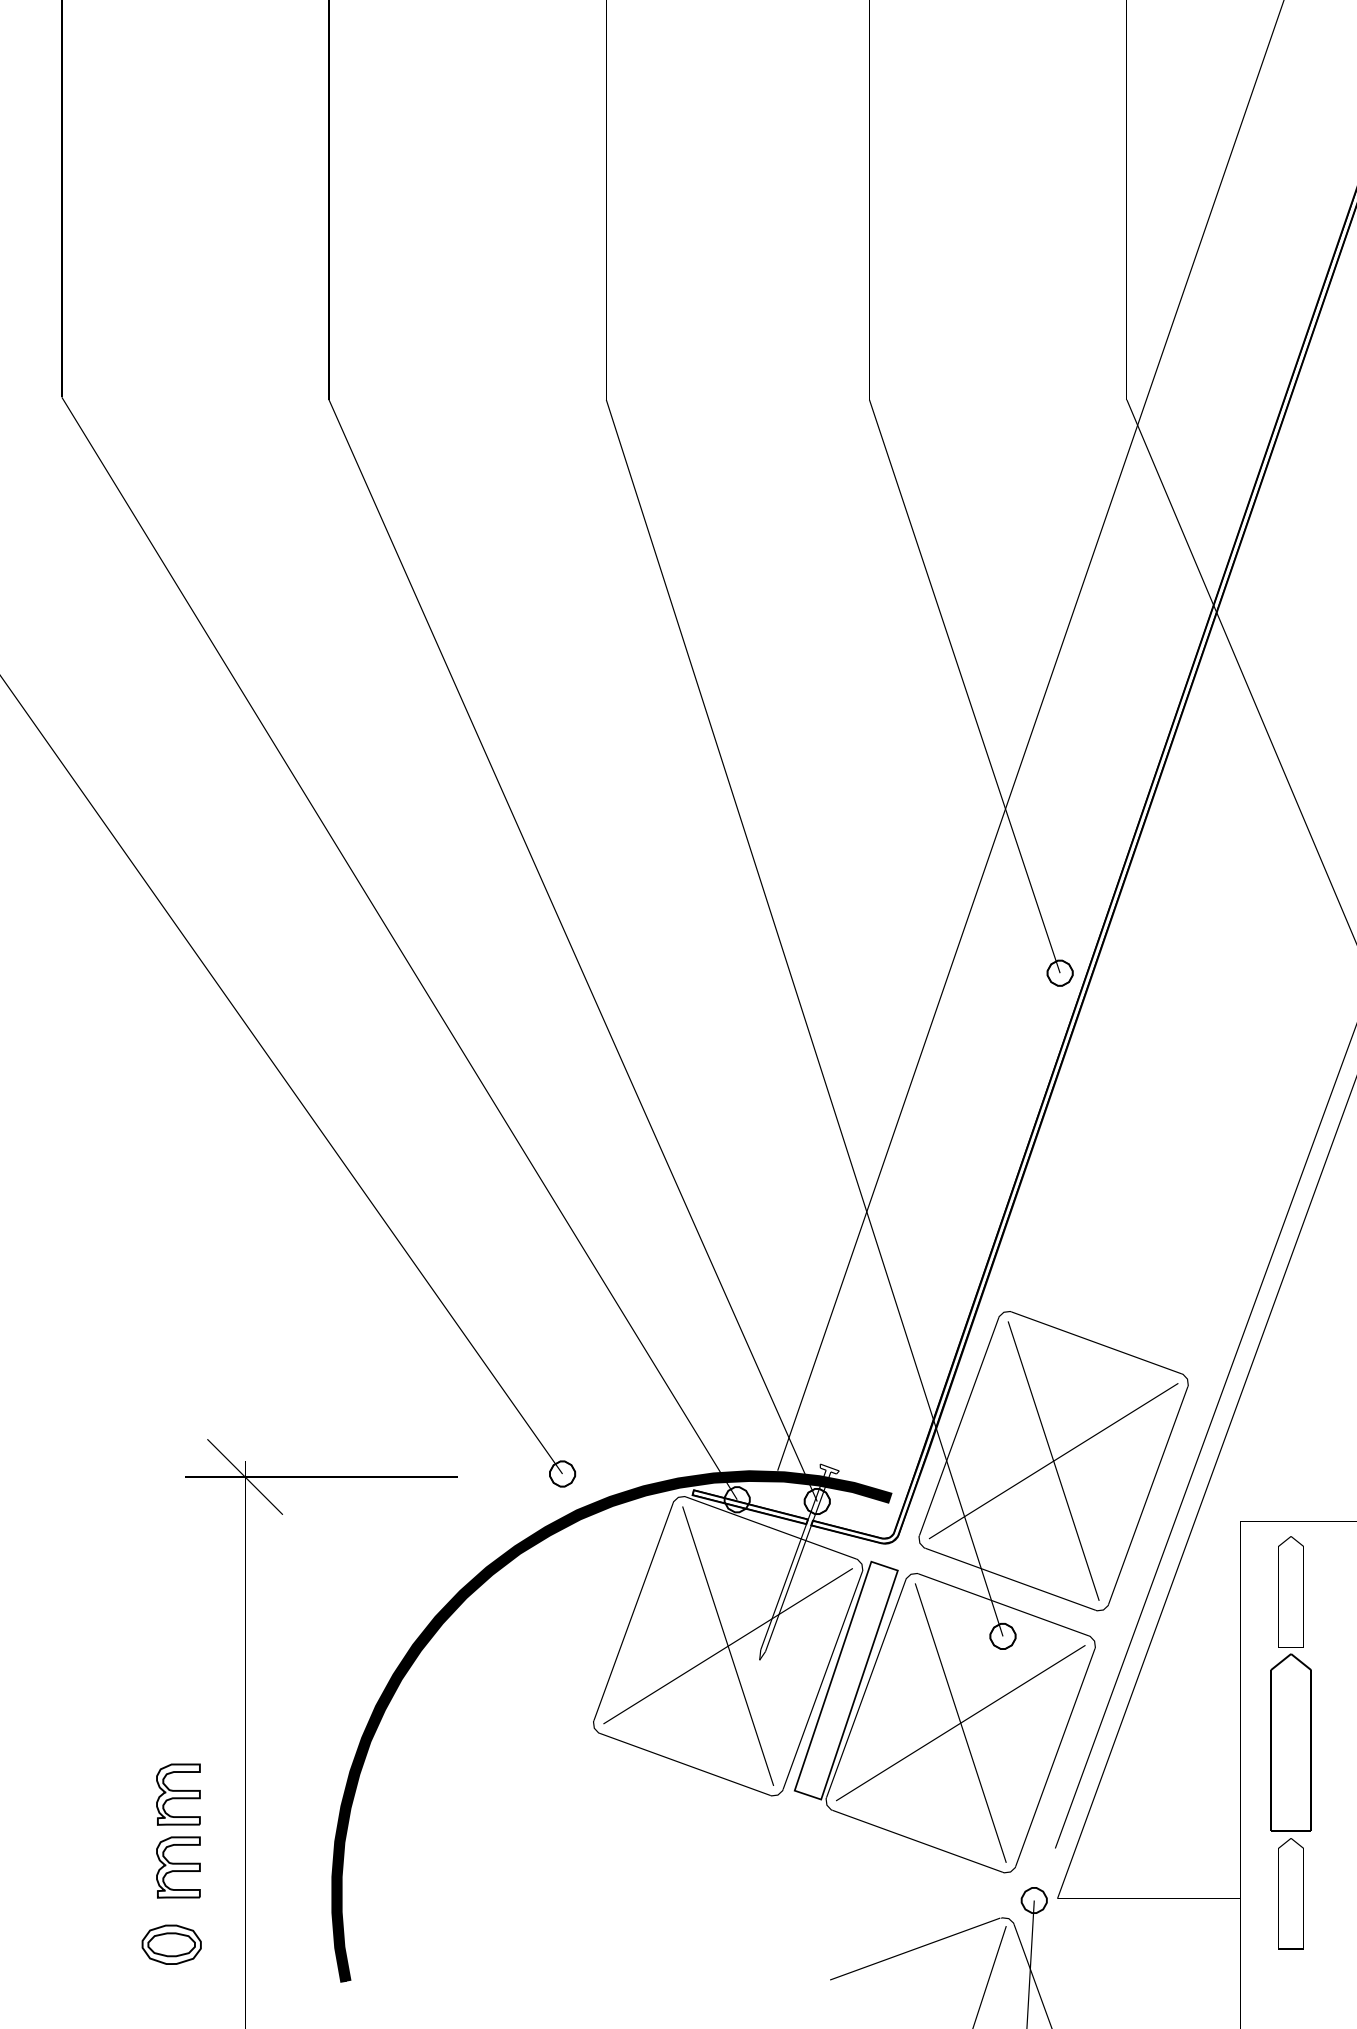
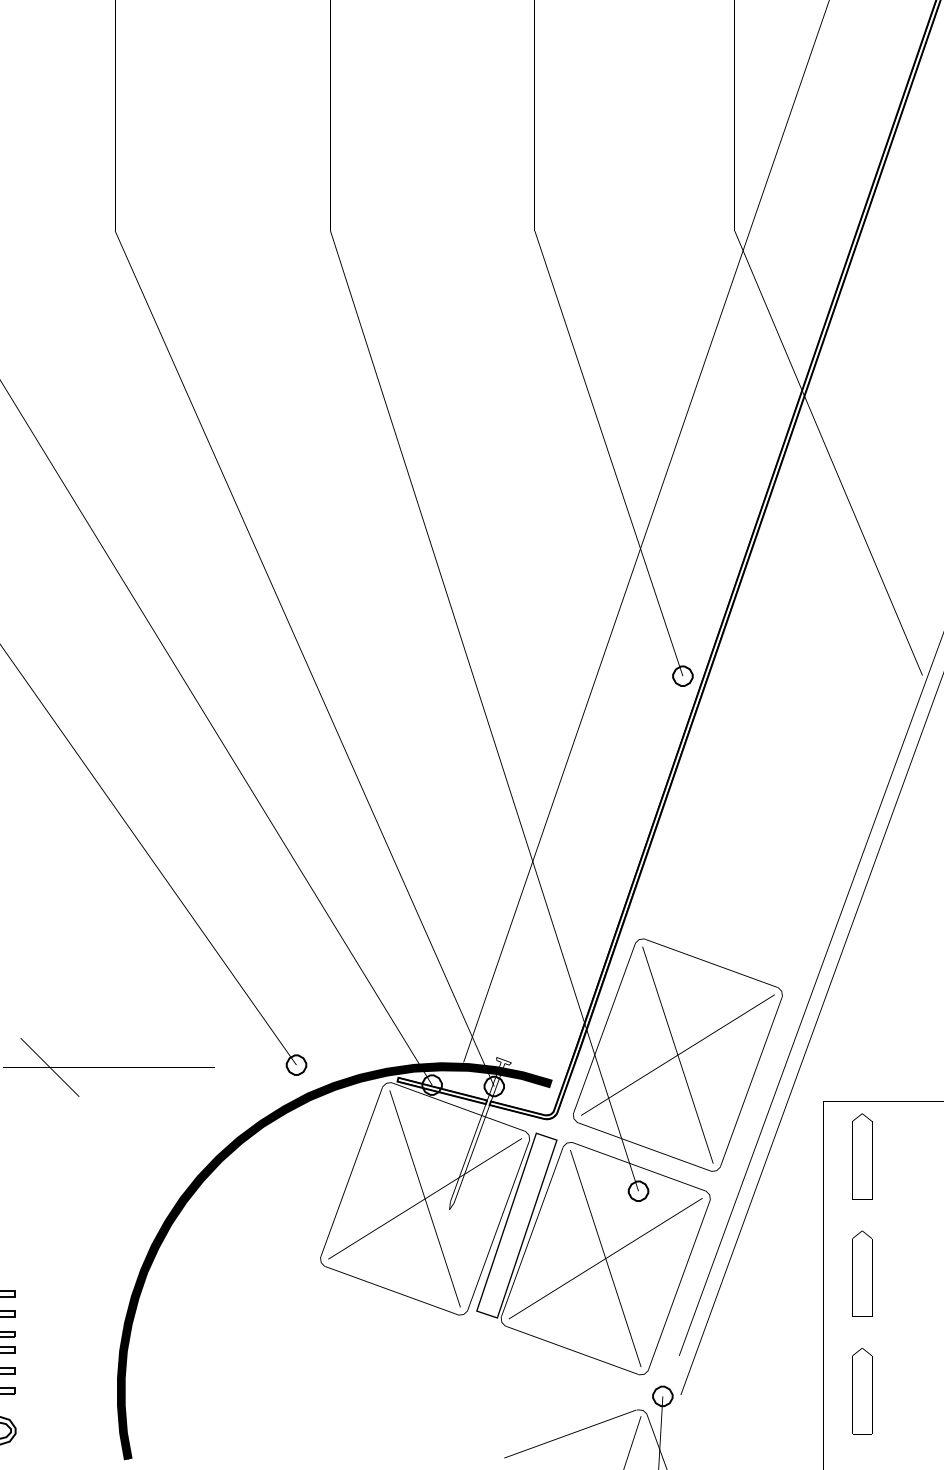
part: (1290, 1742) -> (861, 1273), size x0.62

